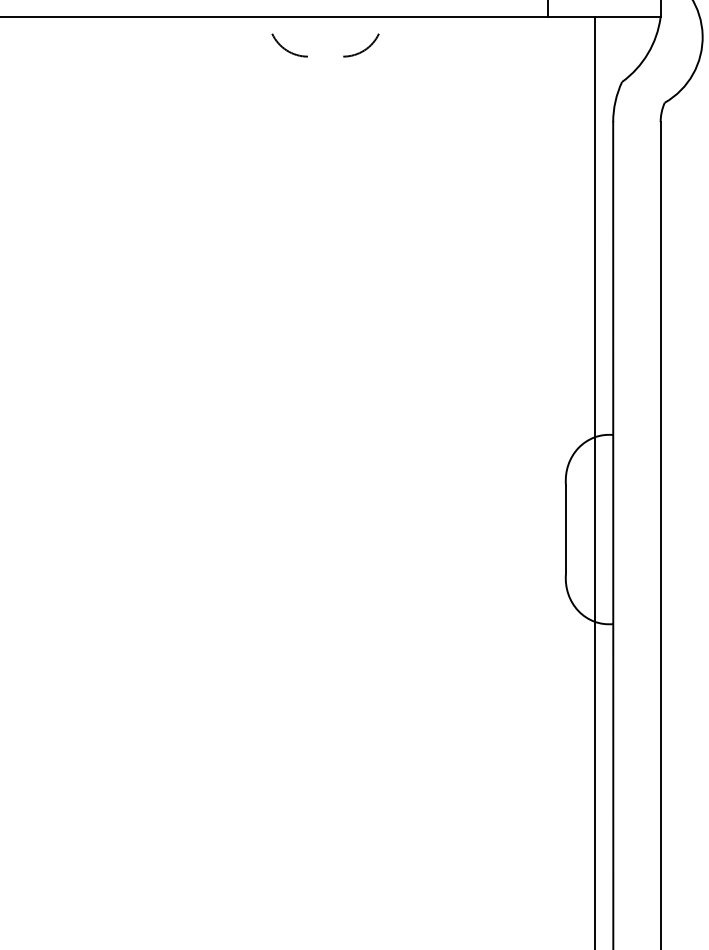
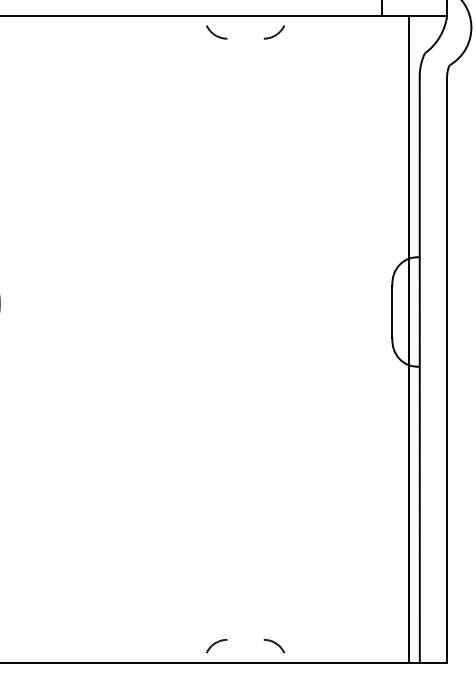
arc: (289, 49) -> (216, 34), moved

